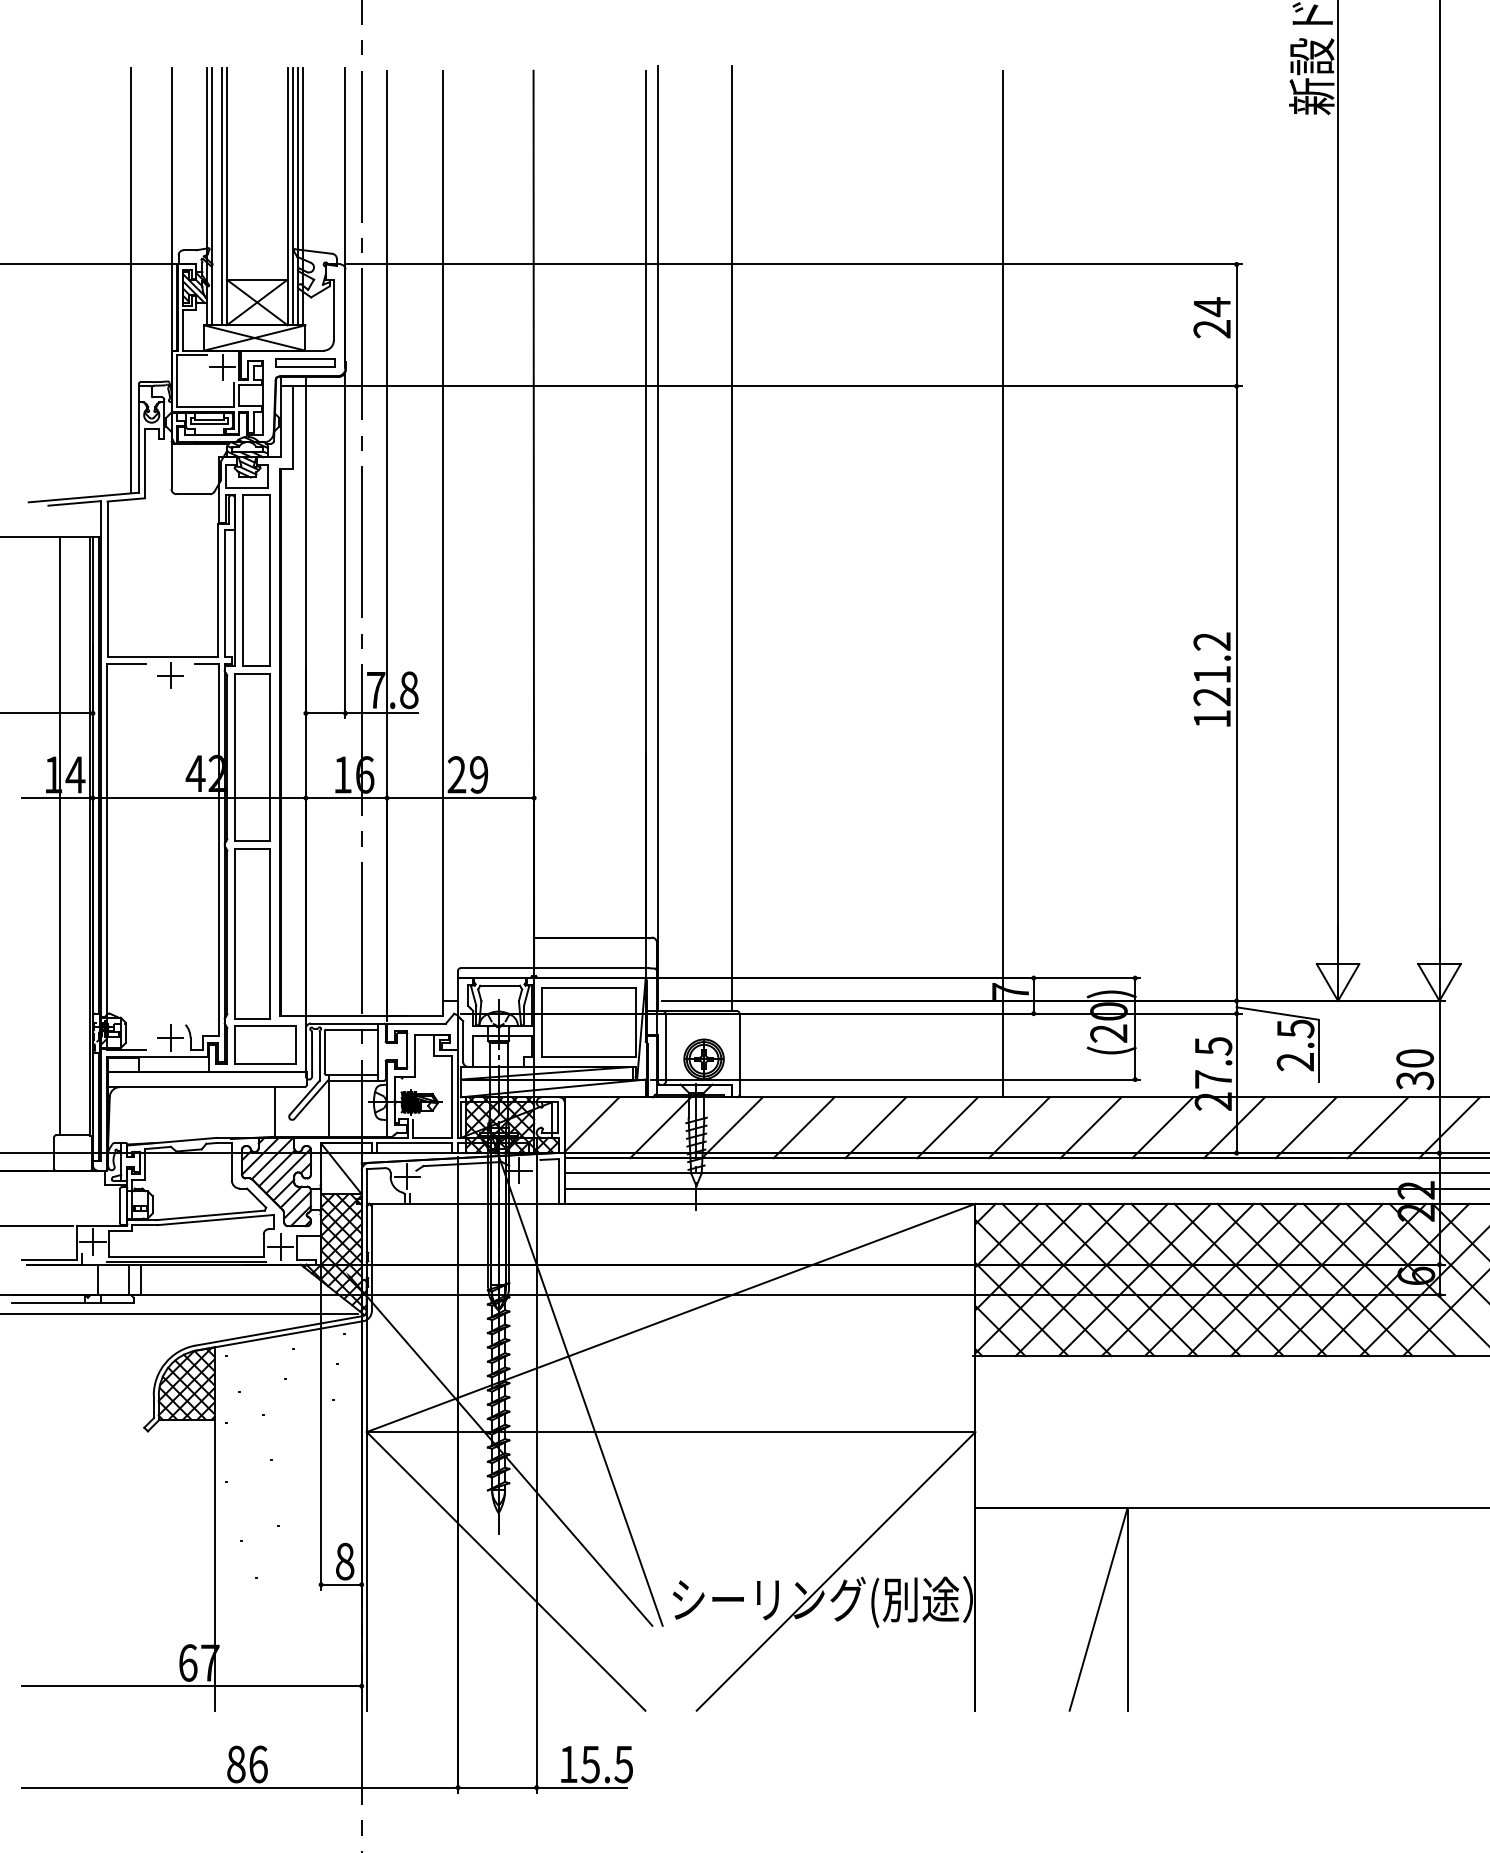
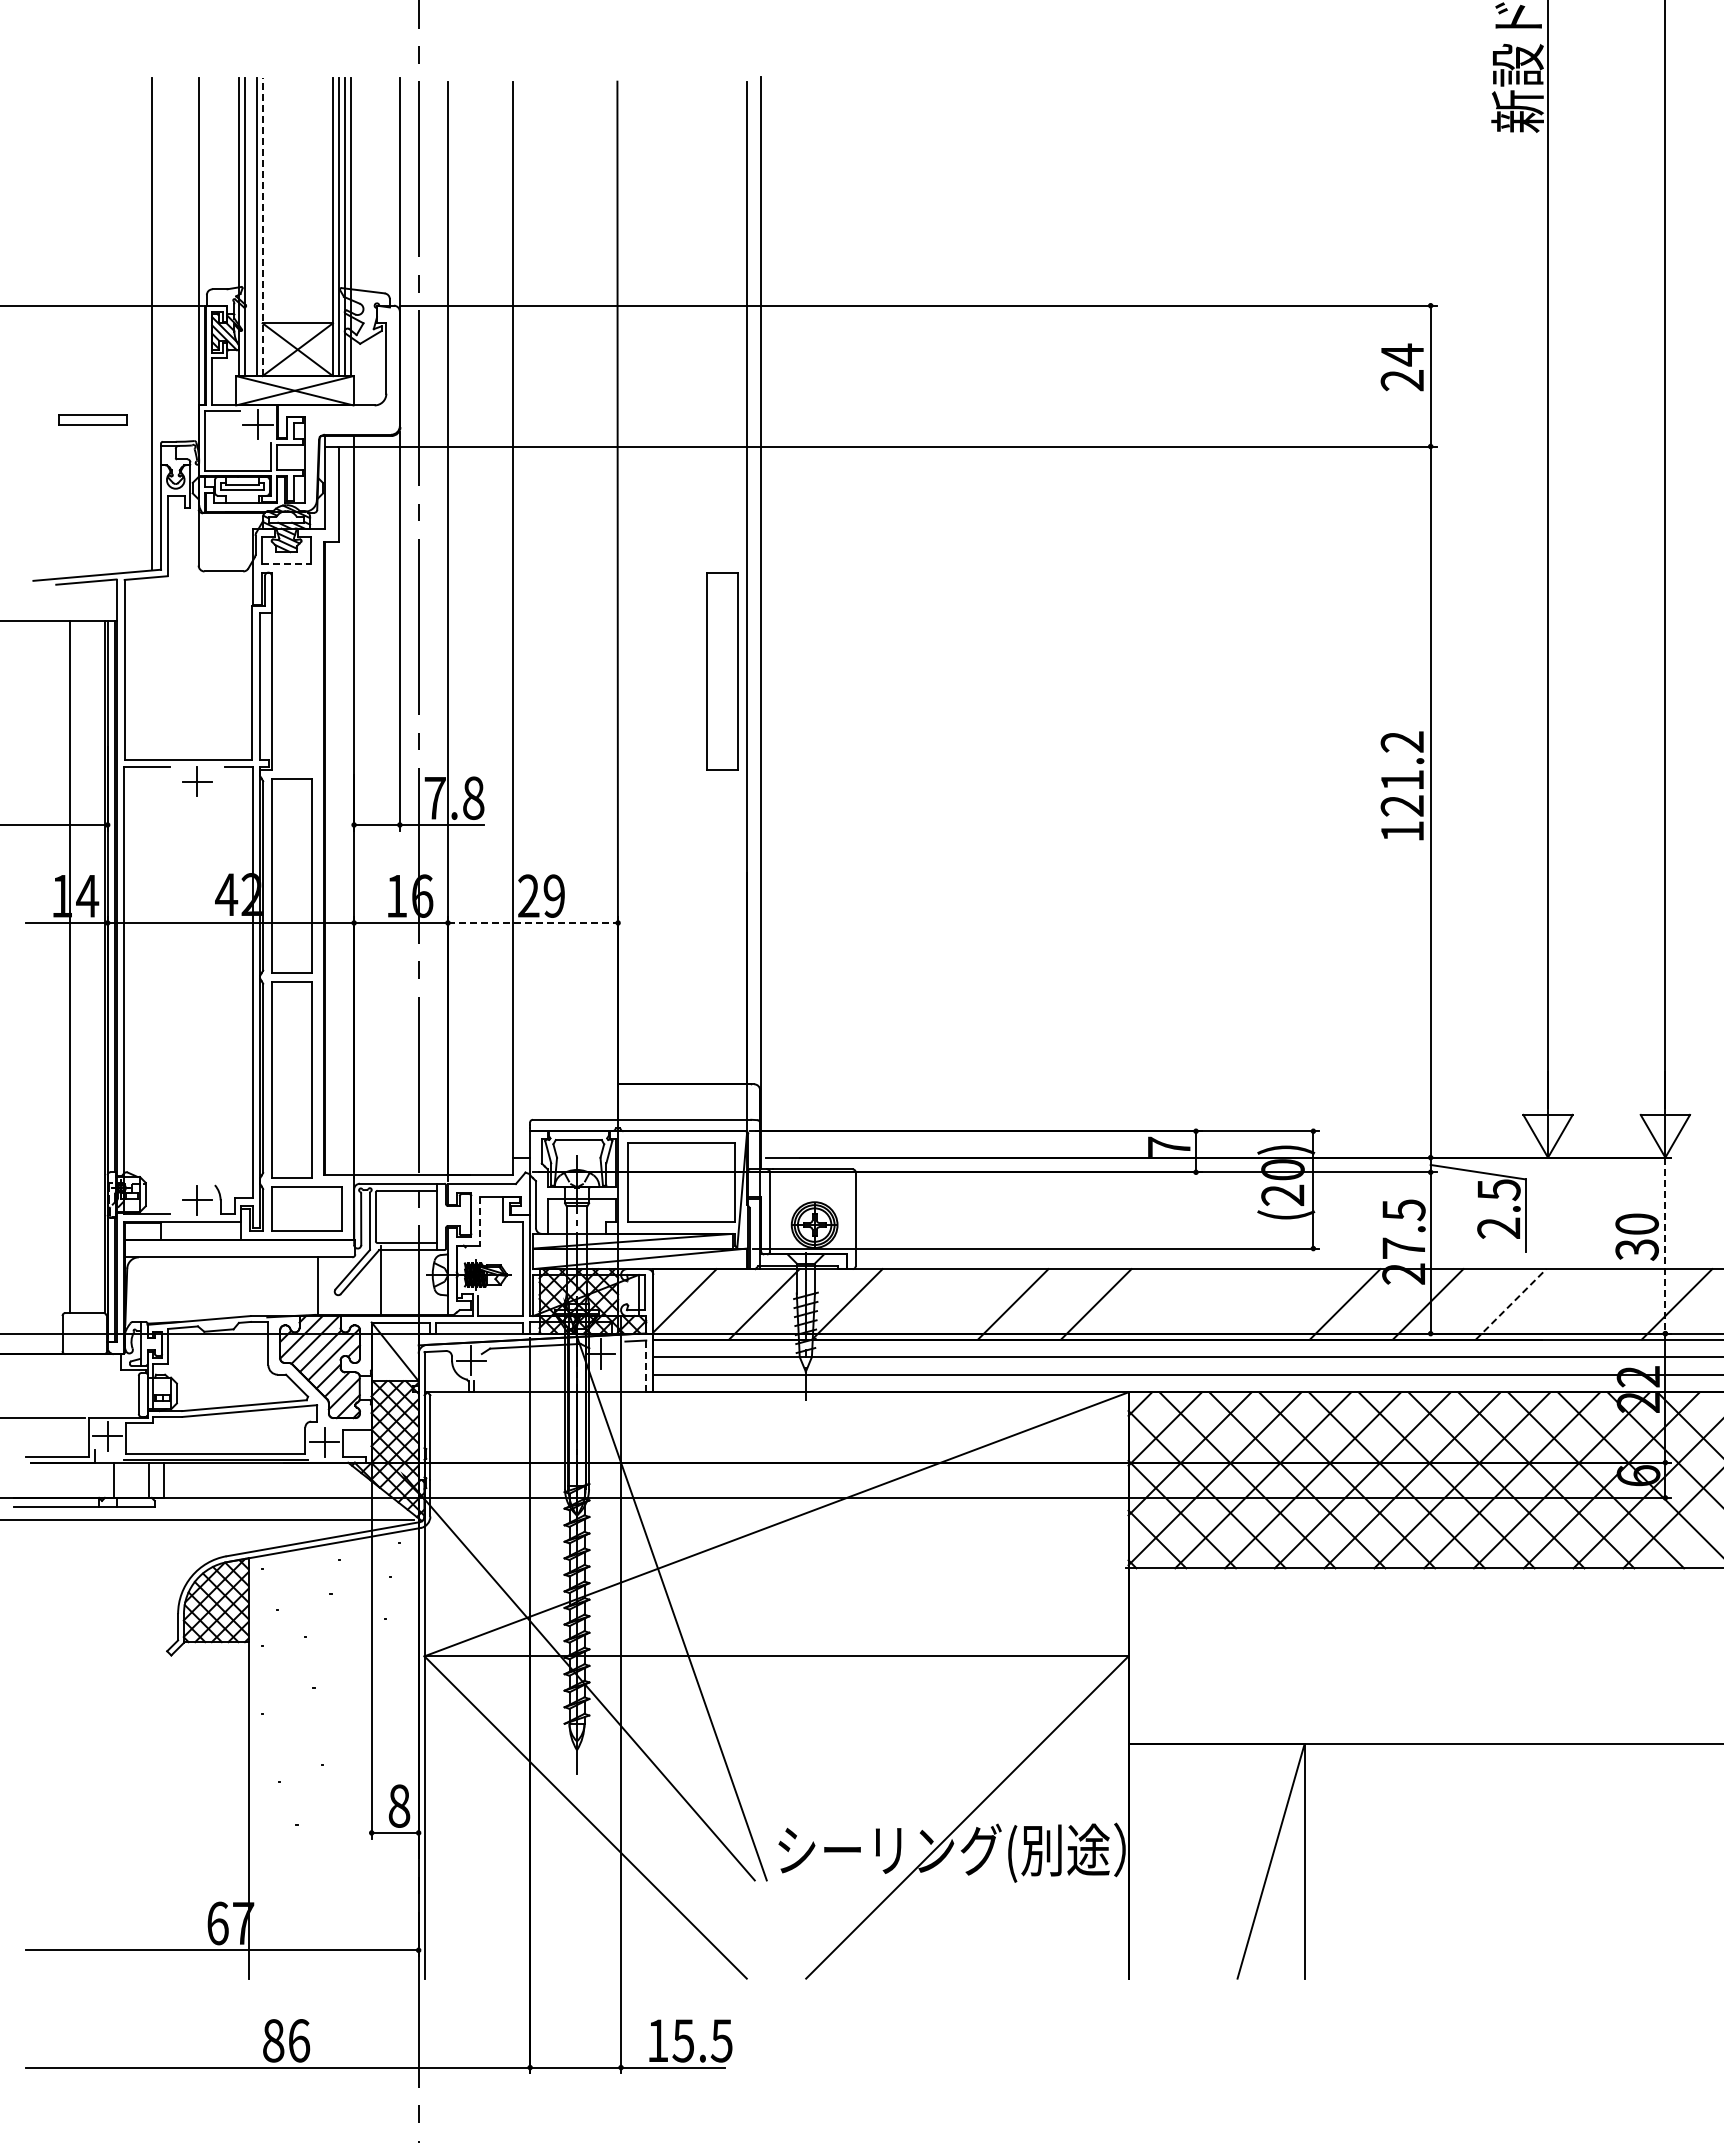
line: (226, 196) -> (262, 227), solid -> dashed
part: (305, 362) -> (92, 419), moved
line: (247, 487) -> (286, 563), solid -> dashed
line: (731, 538) -> (846, 622), removed
part: (256, 580) -> (722, 671), moved
line: (1003, 584) -> (1160, 675), removed
line: (461, 797) -> (533, 922), solid -> dashed
line: (415, 1056) -> (480, 1221), solid -> dashed
line: (1439, 1077) -> (1665, 1246), solid -> dashed
line: (804, 1127) -> (930, 1304), removed
line: (1019, 1127) -> (1179, 1304), removed
line: (1091, 1127) -> (1262, 1304), removed
line: (1306, 1127) -> (1511, 1304), solid -> dashed
line: (1377, 1127) -> (1593, 1304), removed
line: (558, 1181) -> (646, 1366), solid -> dashed

